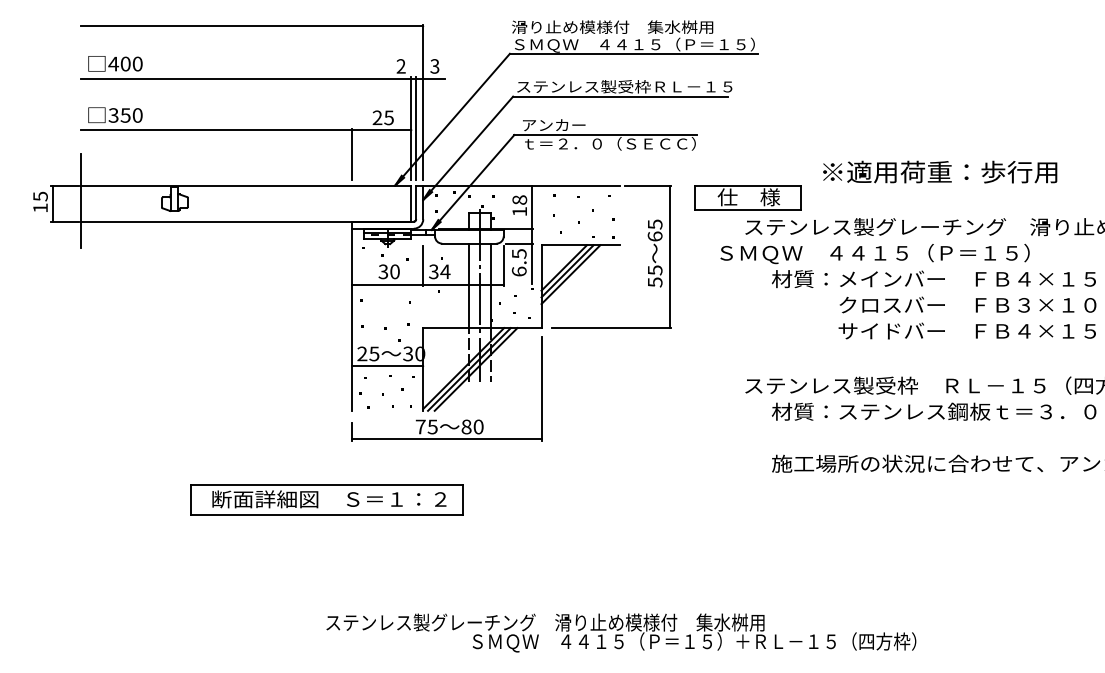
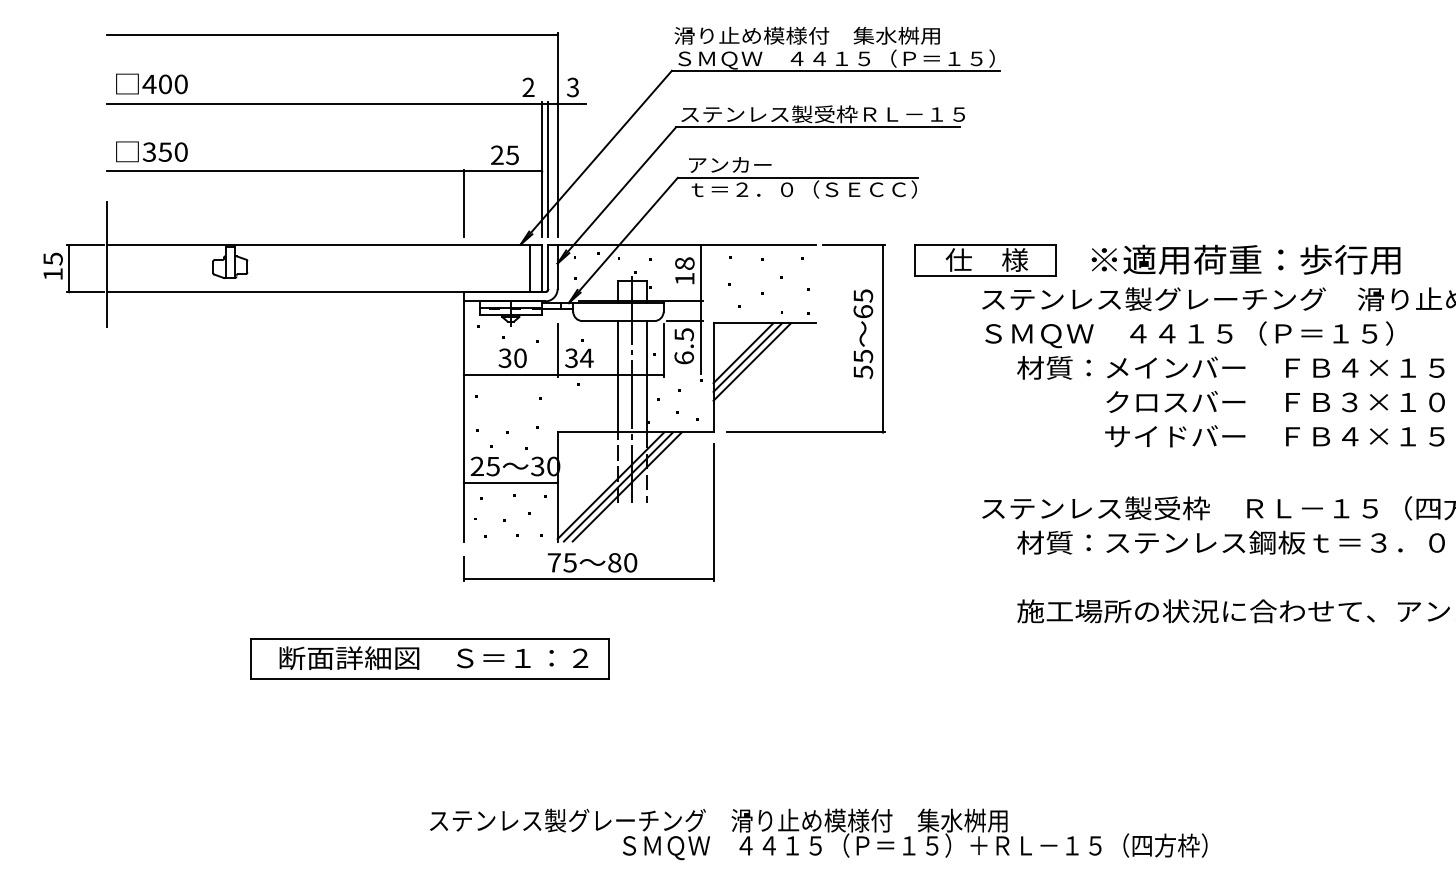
text: (939, 171) -> (1245, 259), moved
line: (401, 203) -> (529, 268), added
text: (875, 253) -> (1189, 334), moved

